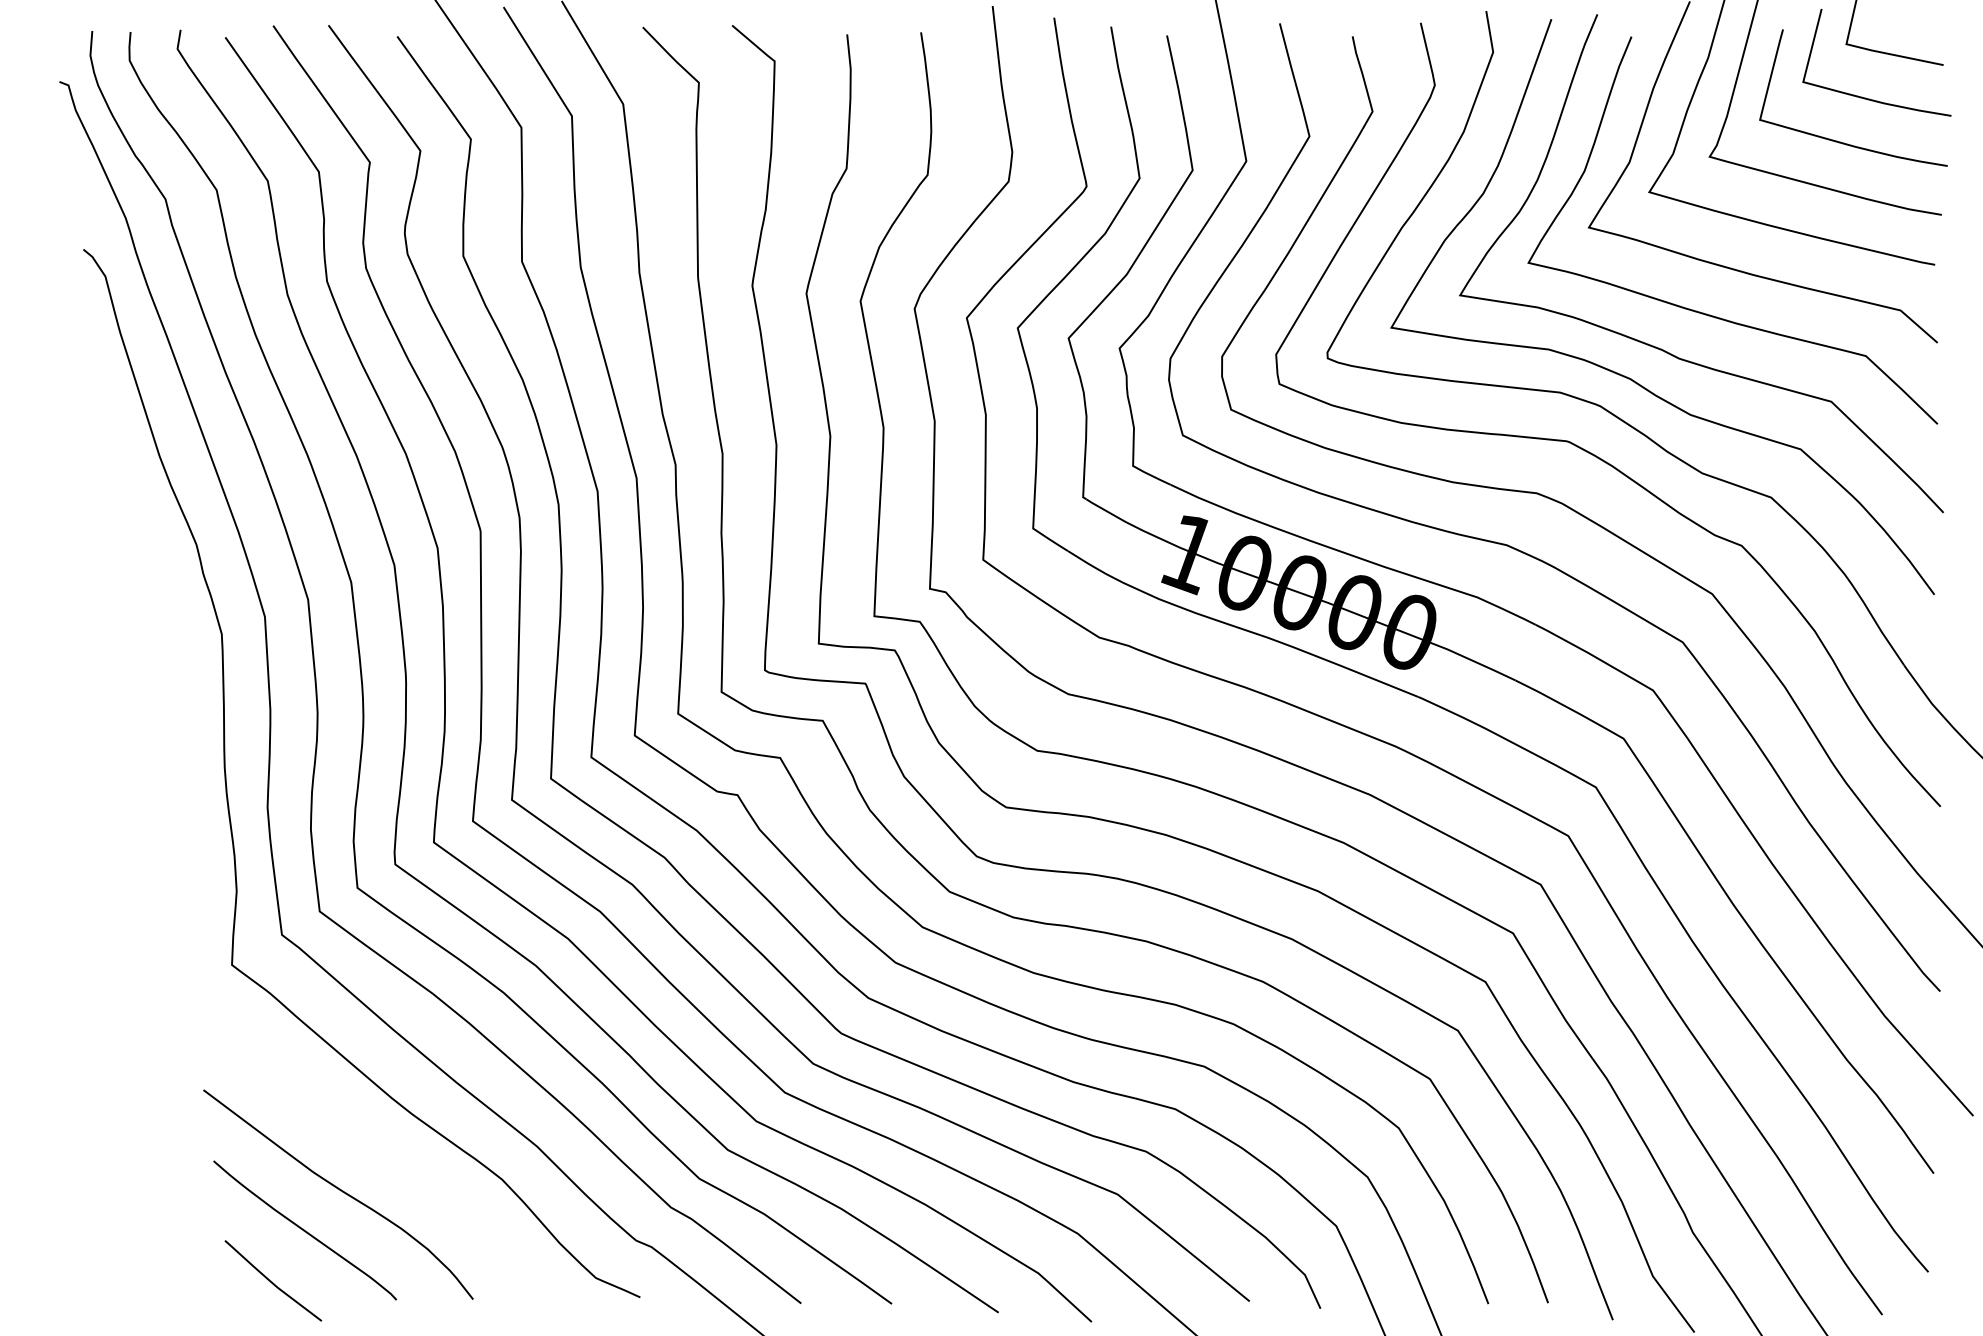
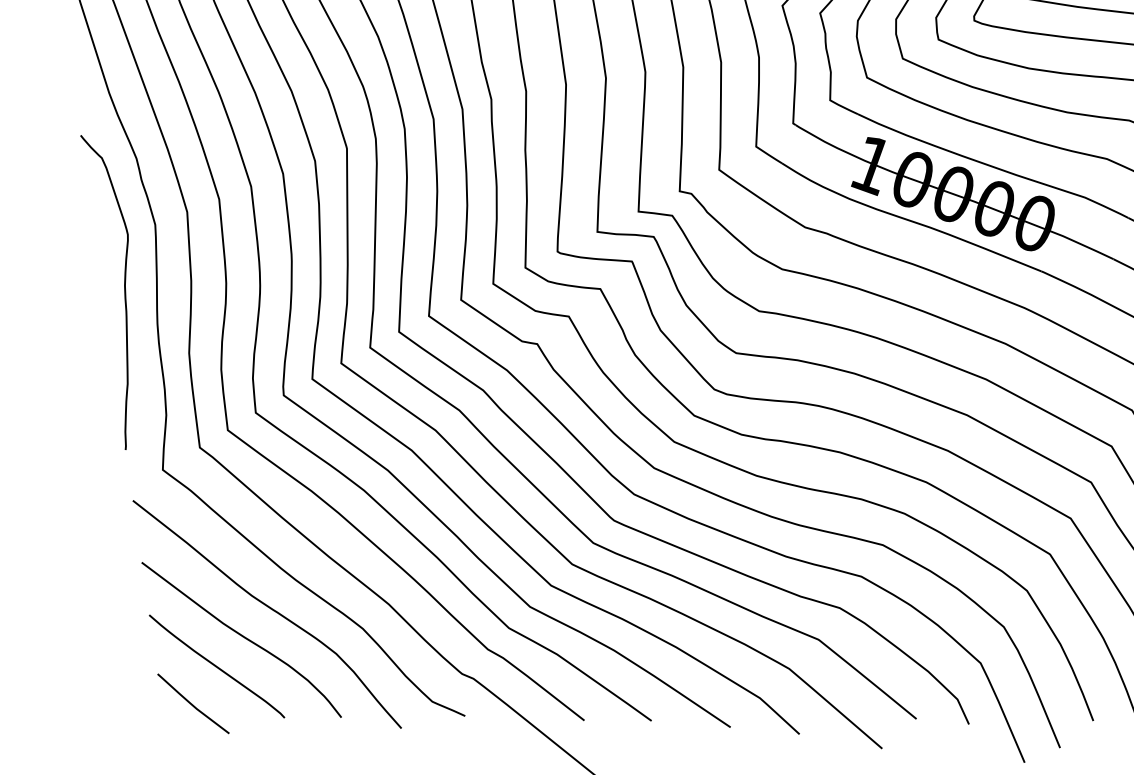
curve: (180, 725) -> (124, 292), added
curve: (376, 1152) -> (269, 608), added

